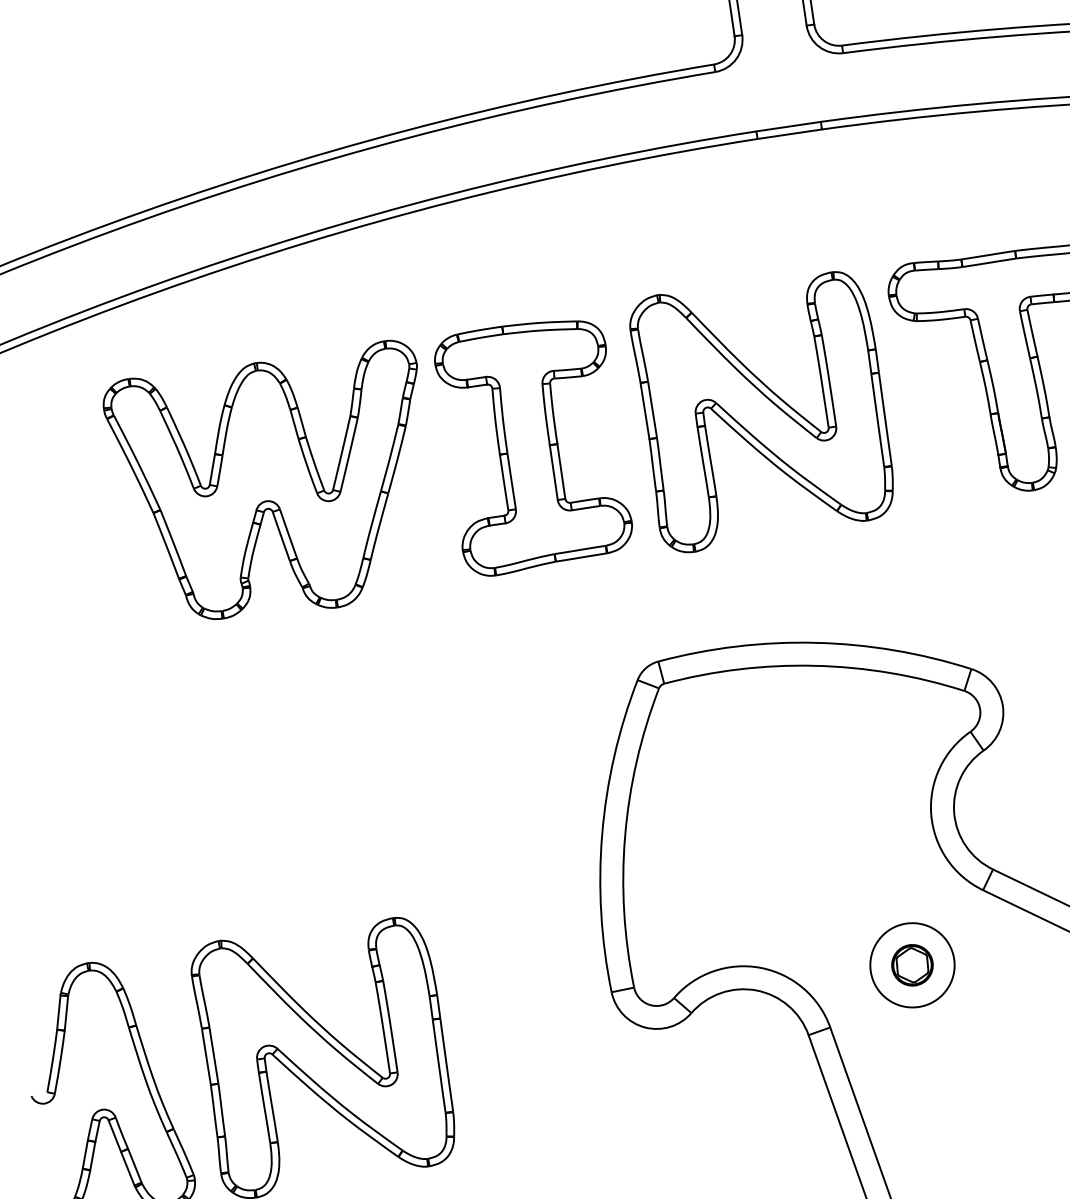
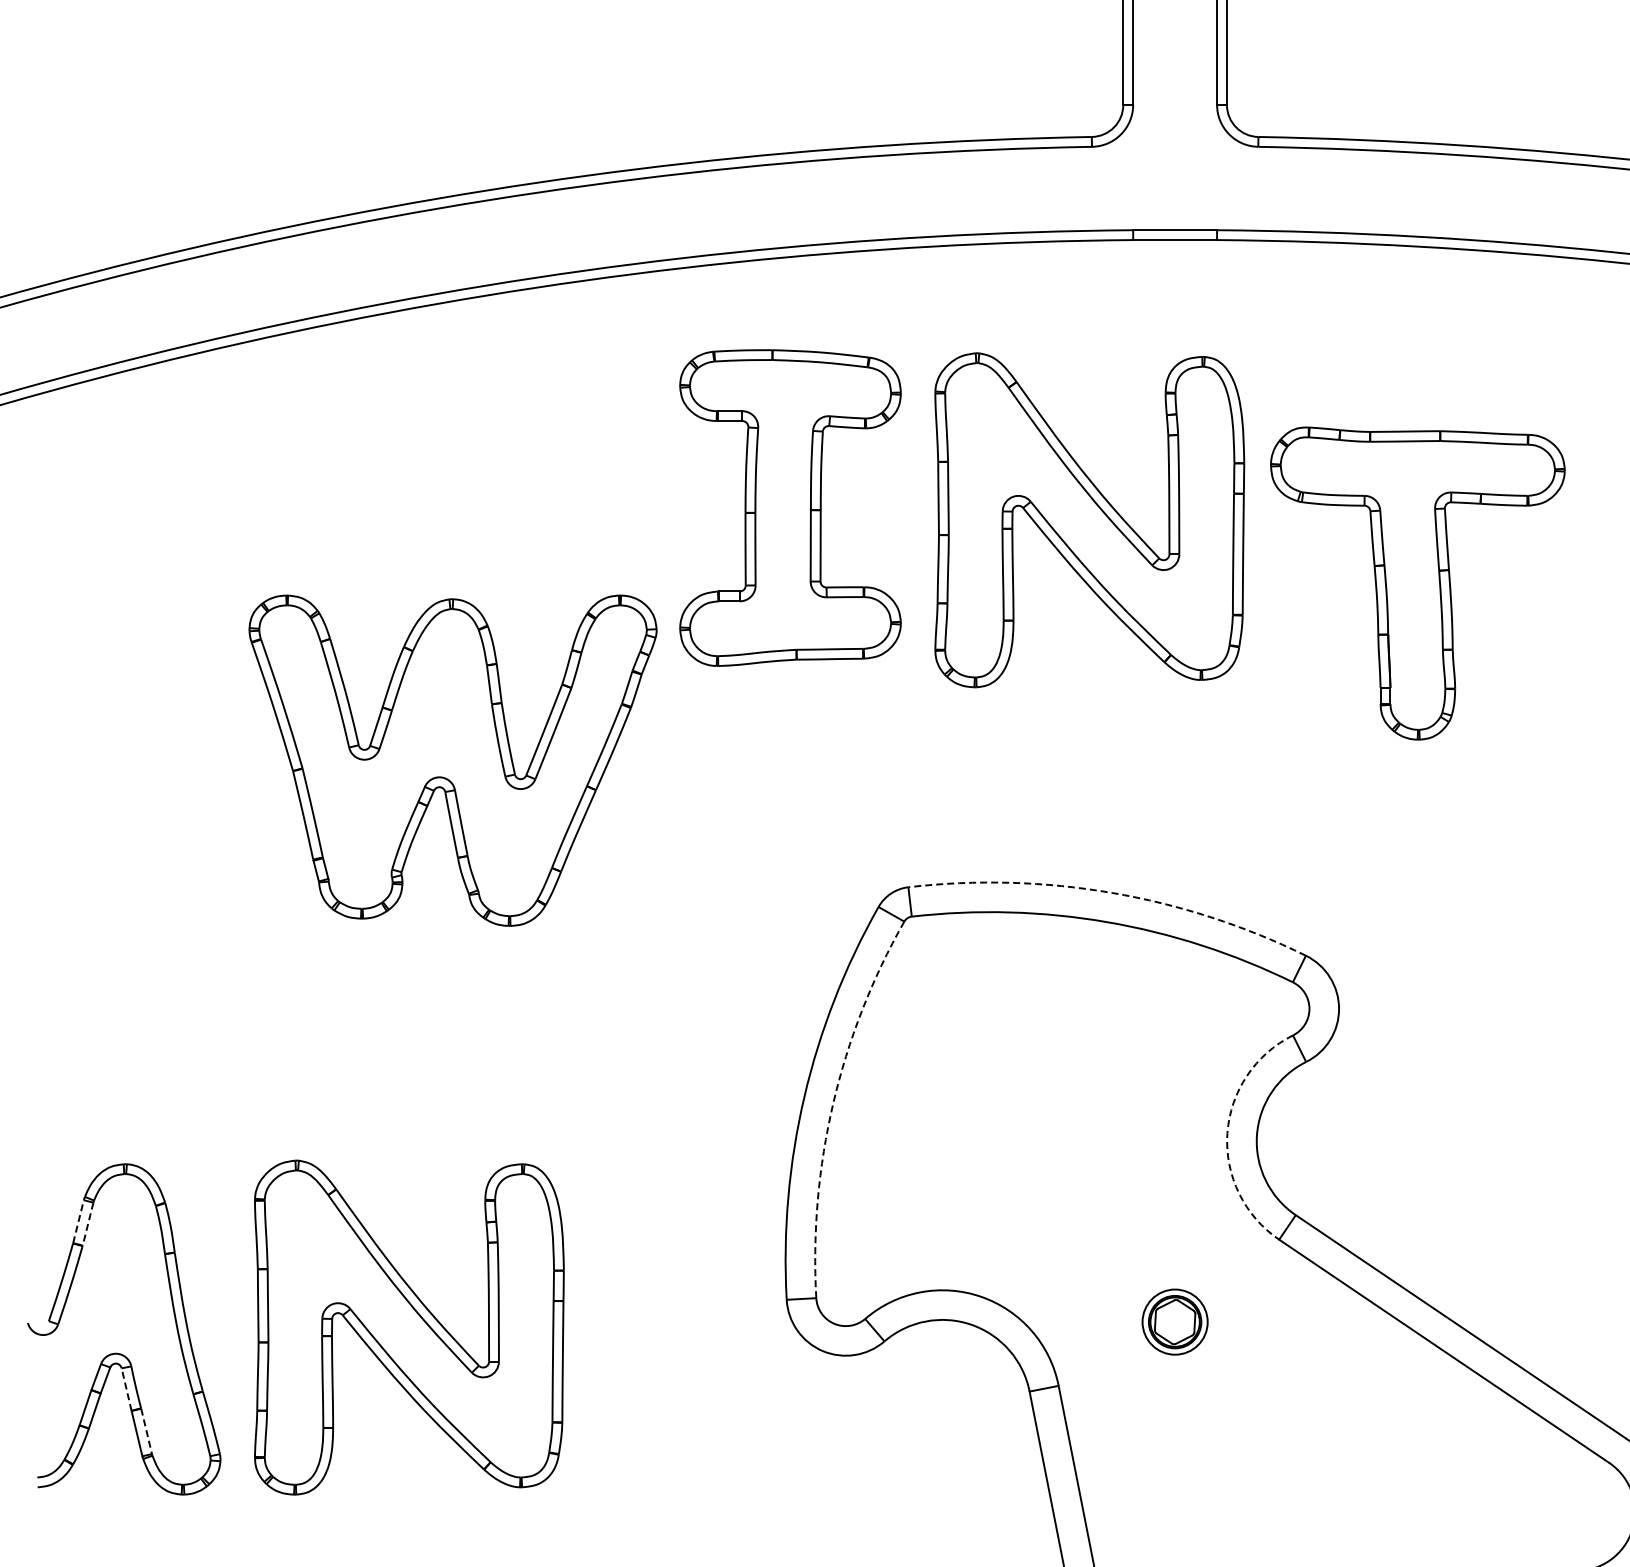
part: (763, 410) -> (1089, 520), moved
part: (533, 445) -> (790, 507), moved
part: (274, 486) -> (452, 760), moved
arc: (815, 642) -> (1112, 892), solid -> dashed
arc: (931, 814) -> (1227, 1133), solid -> dashed
arc: (625, 836) -> (833, 1103), solid -> dashed
circle: (911, 964) -> (1174, 1321), size x0.6
line: (58, 1012) -> (78, 1221), solid -> dashed
line: (66, 1013) -> (87, 1224), solid -> dashed
line: (114, 1136) -> (126, 1389), solid -> dashed
line: (134, 1165) -> (146, 1431), solid -> dashed

